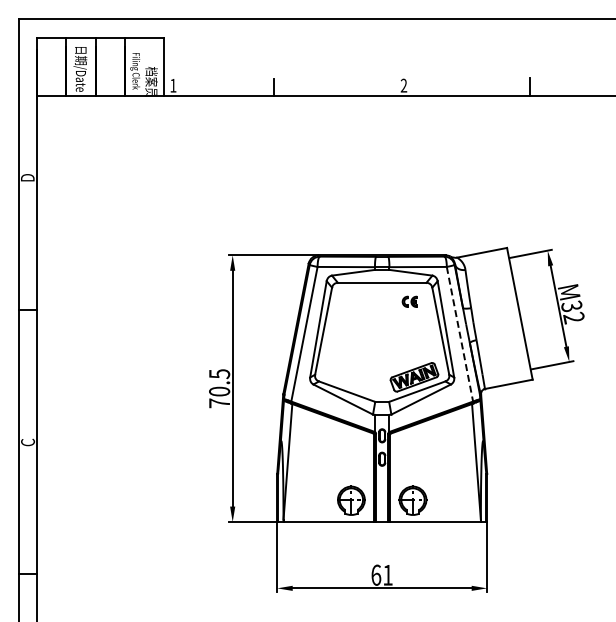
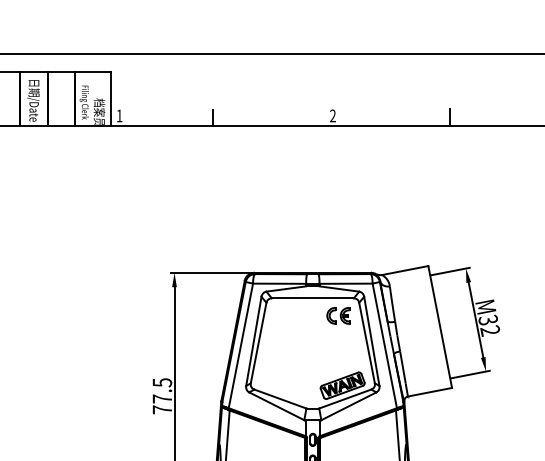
part: (409, 301) -> (338, 315), size x1.67
line: (459, 334) -> (384, 346), dashed -> solid
text: (219, 391) -> (162, 398), 70.5 -> 77.5

